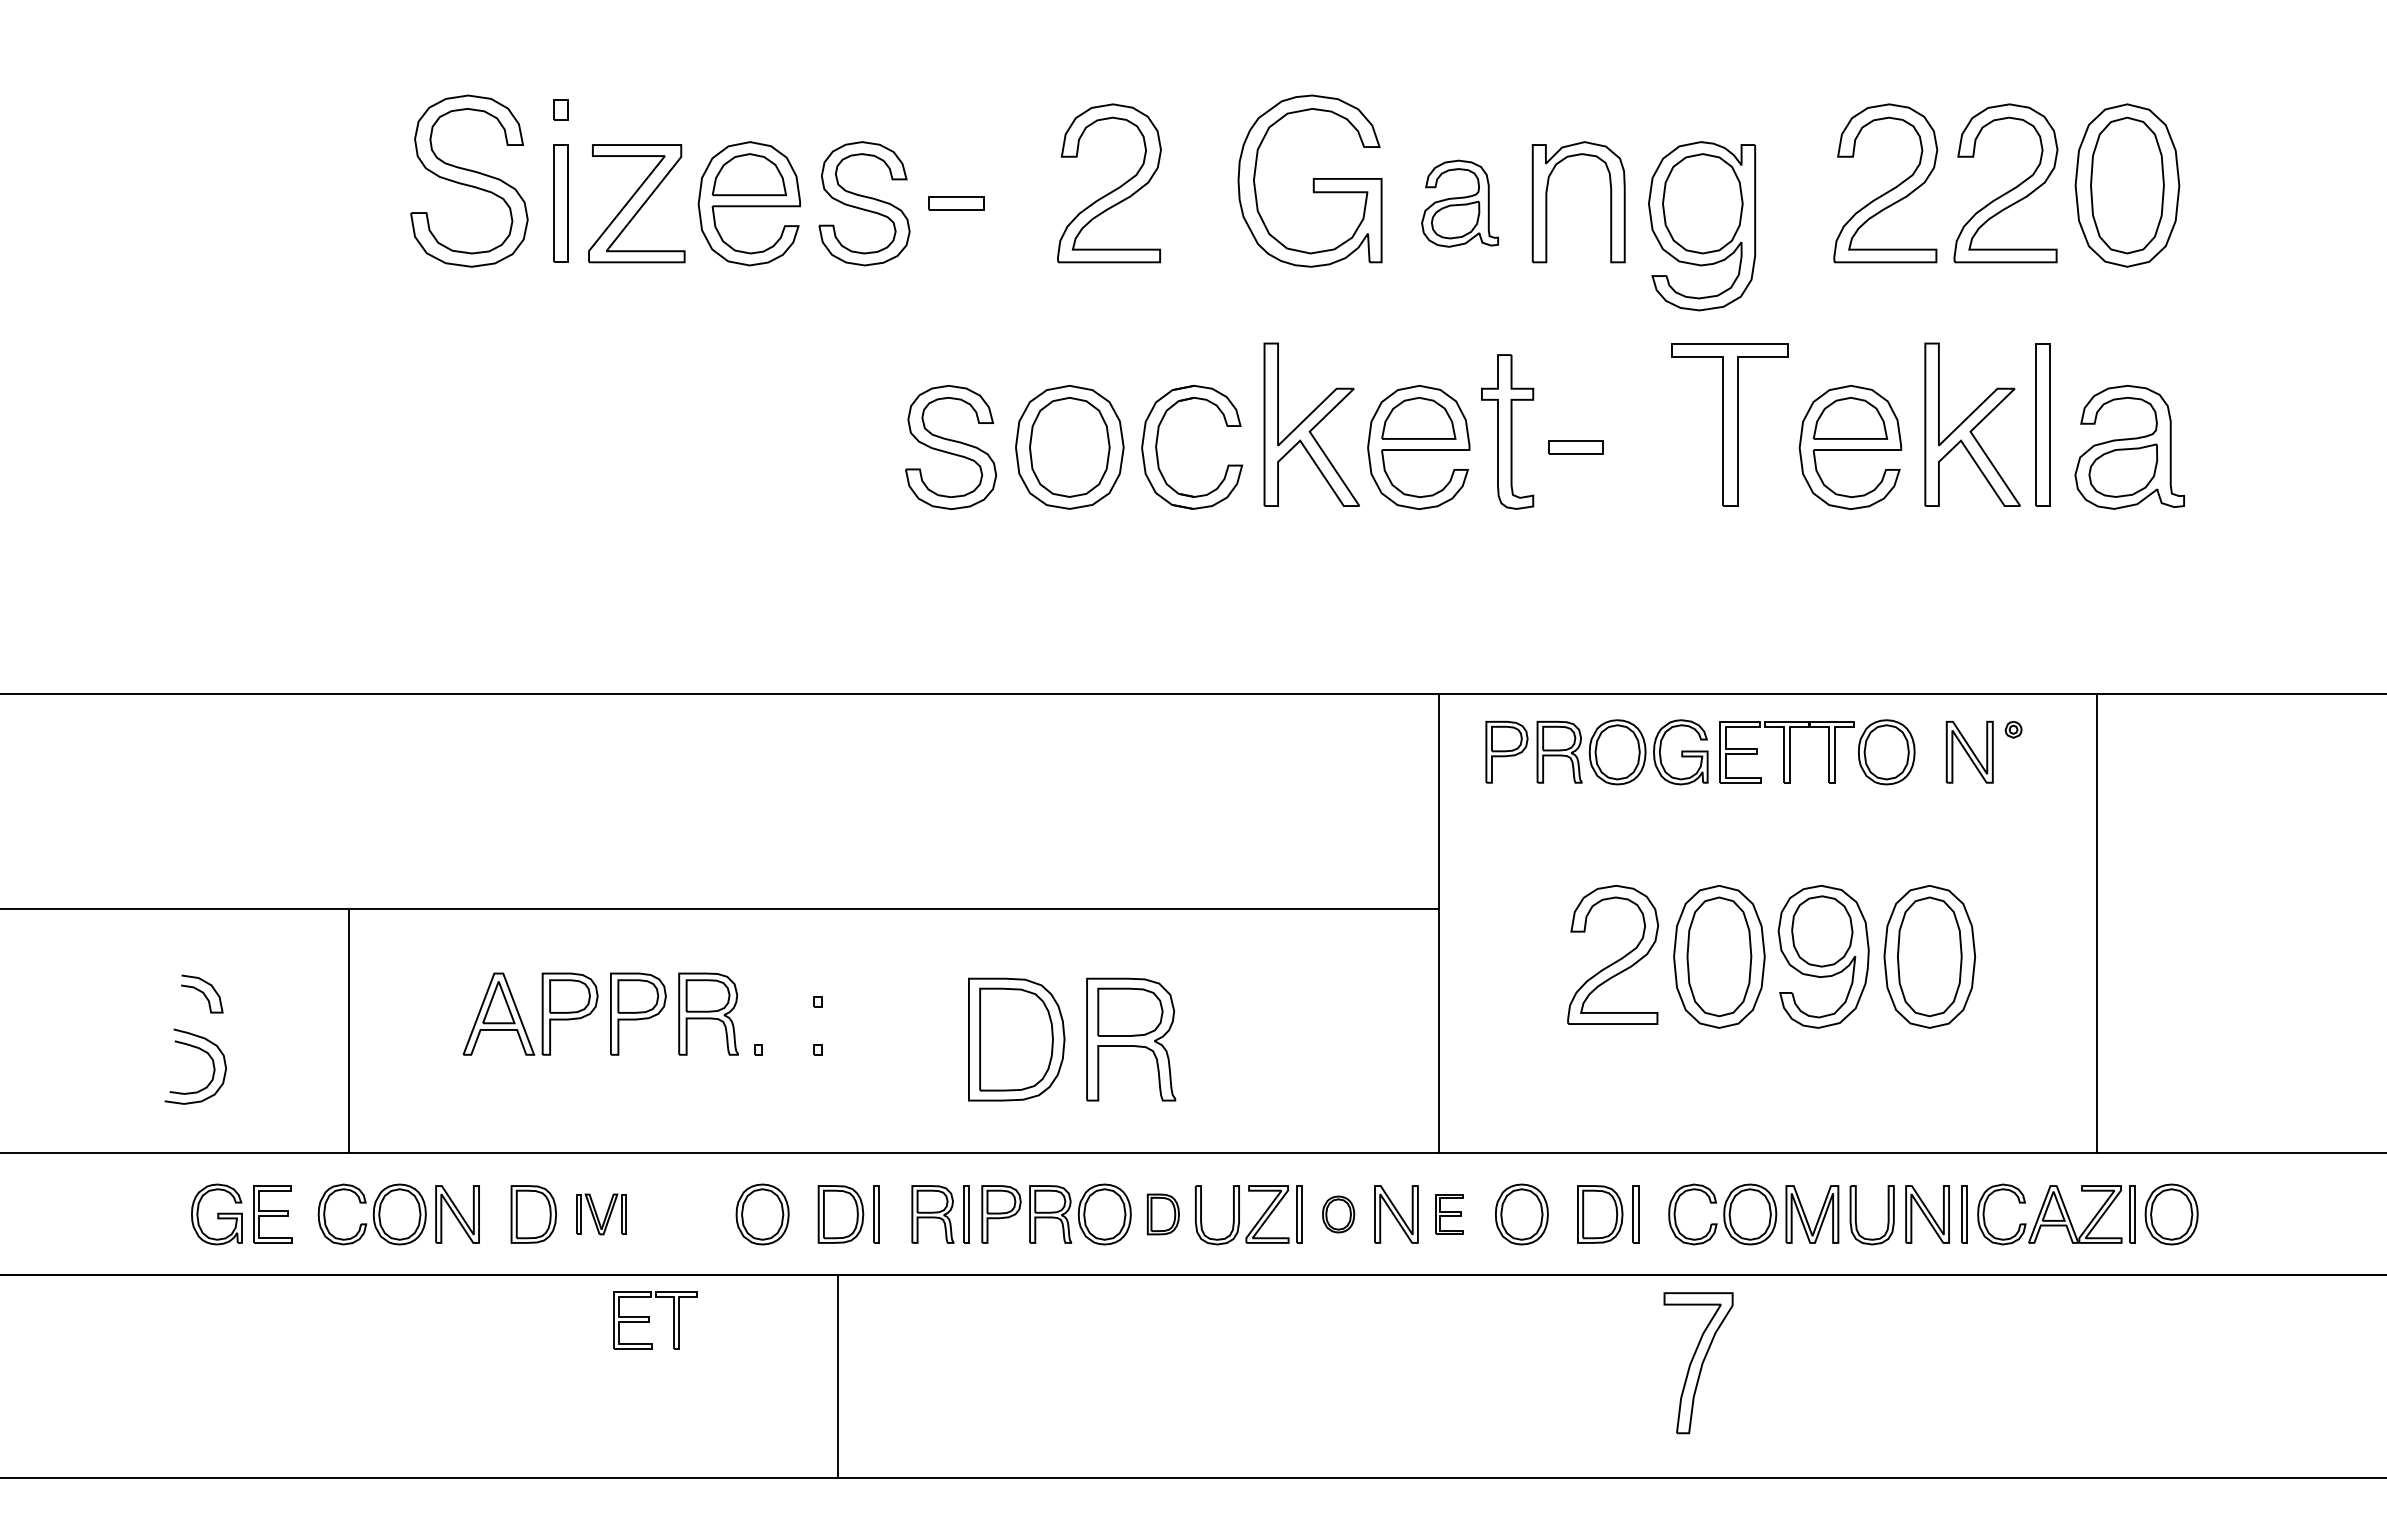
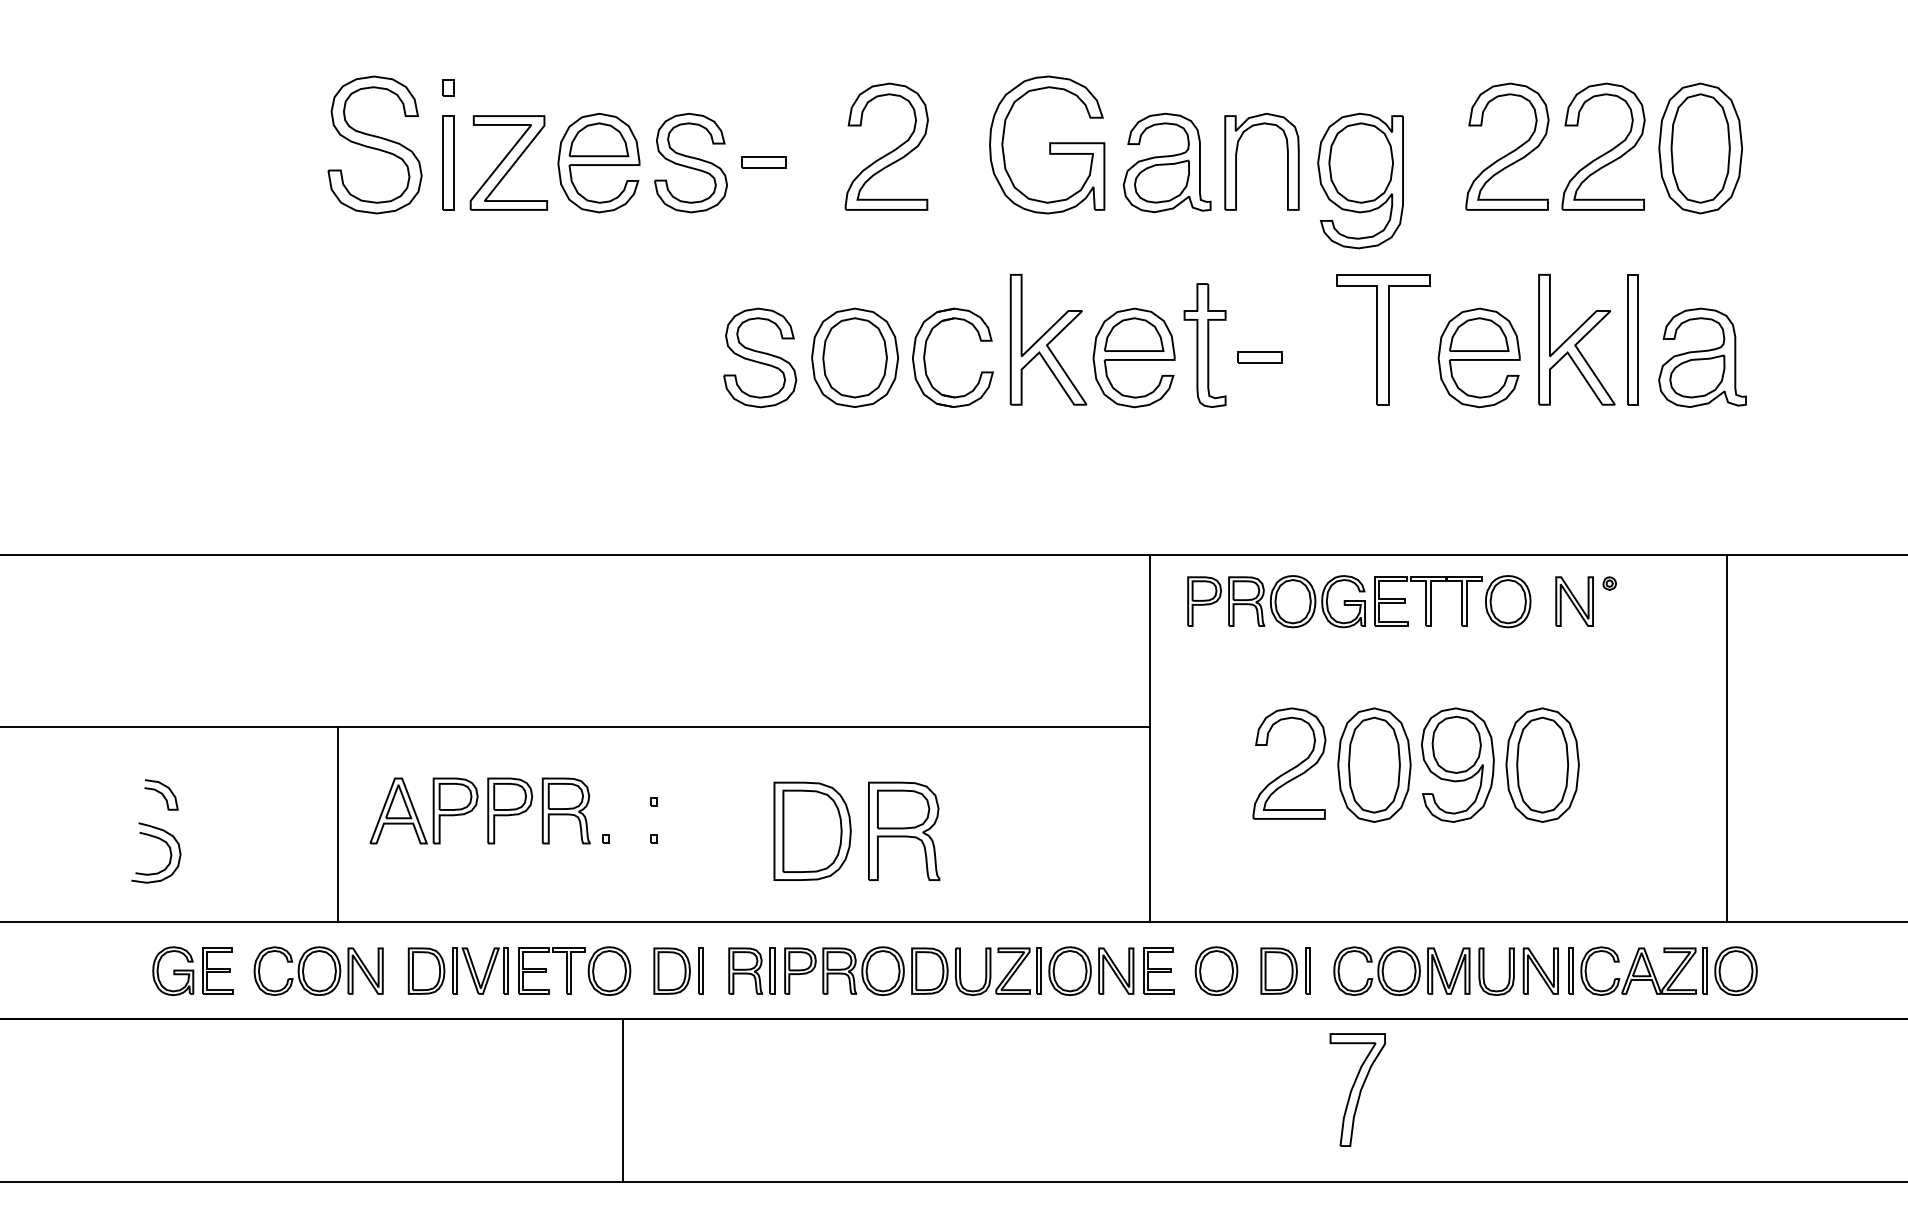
part: (1459, 203) -> (1166, 162), size x1.43
line: (2096, 922) -> (1727, 737), moved
line: (349, 1030) -> (338, 824), moved
part: (601, 1214) -> (480, 971), size x1.43
part: (1163, 1214) -> (930, 971), size x1.43
part: (1338, 1214) -> (1069, 971), size x1.67
part: (1449, 1214) -> (1158, 971), size x1.43
part: (655, 1320) -> (551, 971), moved
line: (837, 1375) -> (622, 1099), moved

